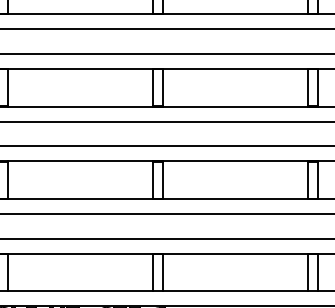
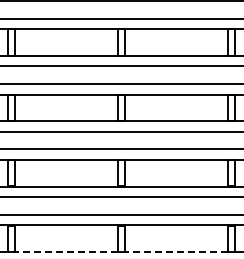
line: (80, 291) -> (66, 252), solid -> dashed
line: (234, 291) -> (175, 252), solid -> dashed

